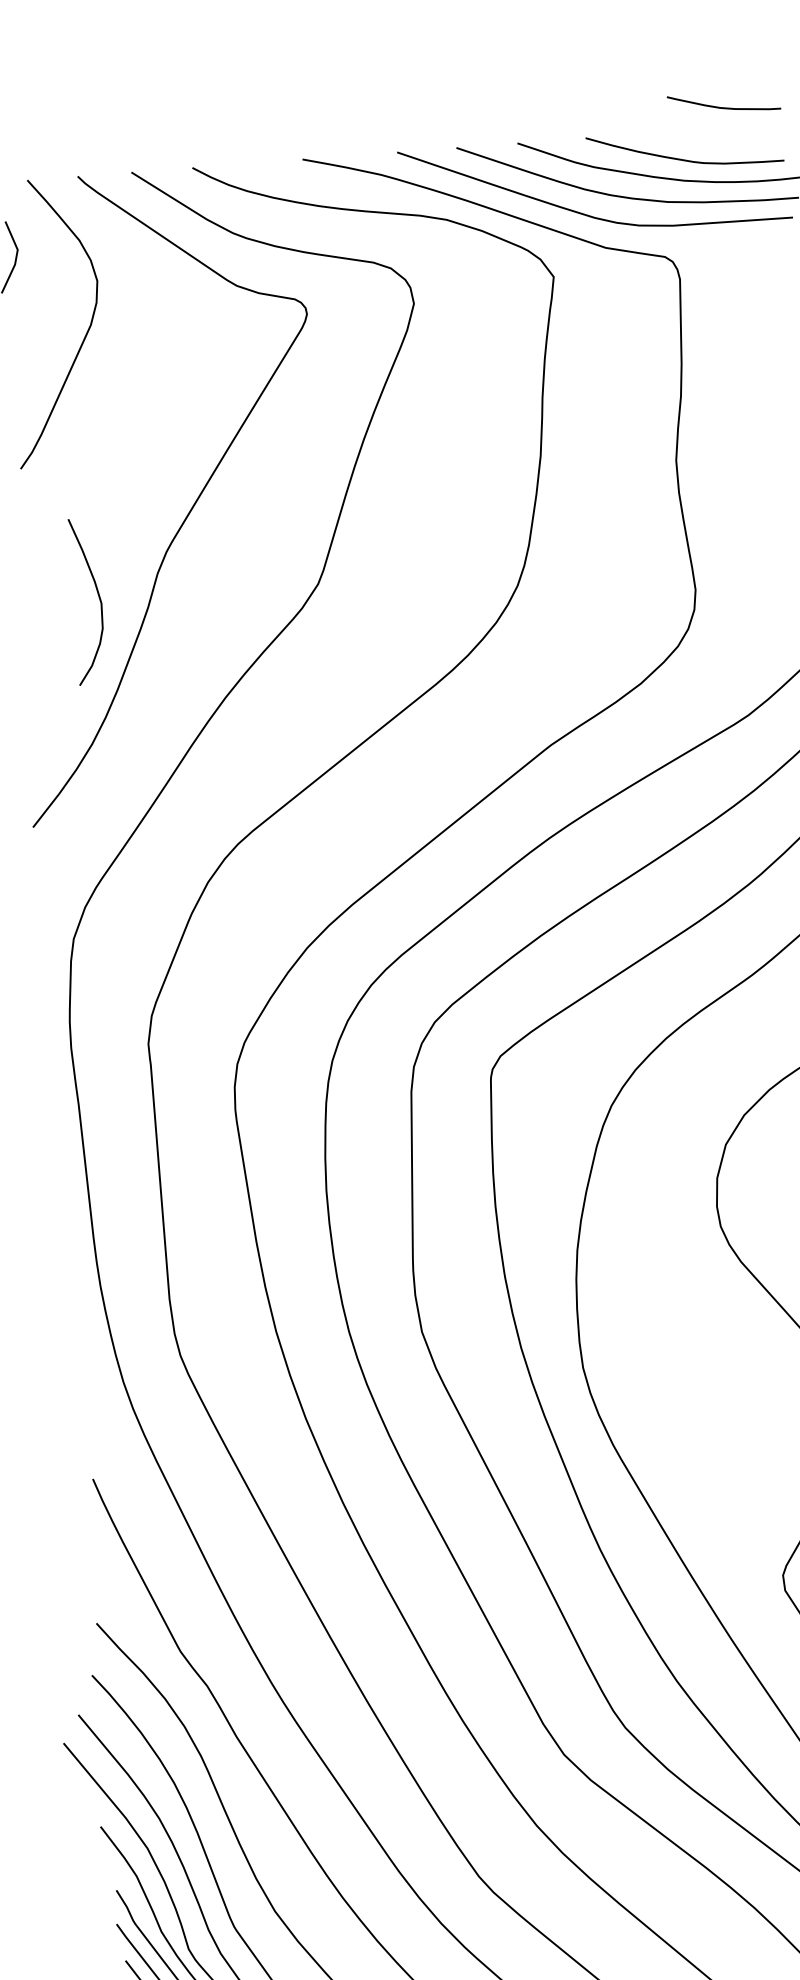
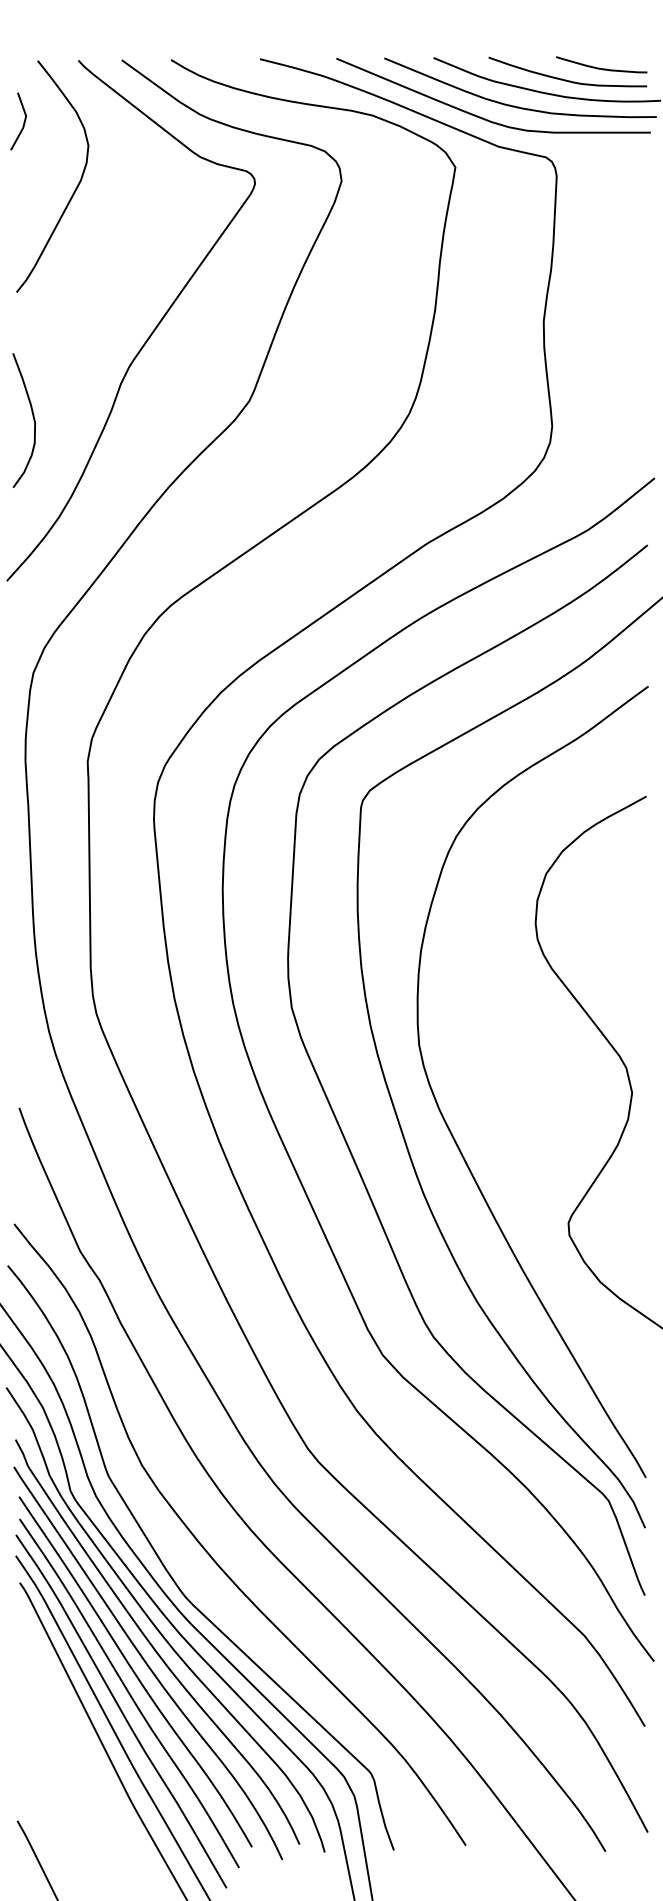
curve: (721, 106) -> (599, 67), moved
curve: (97, 595) -> (32, 416), moved

